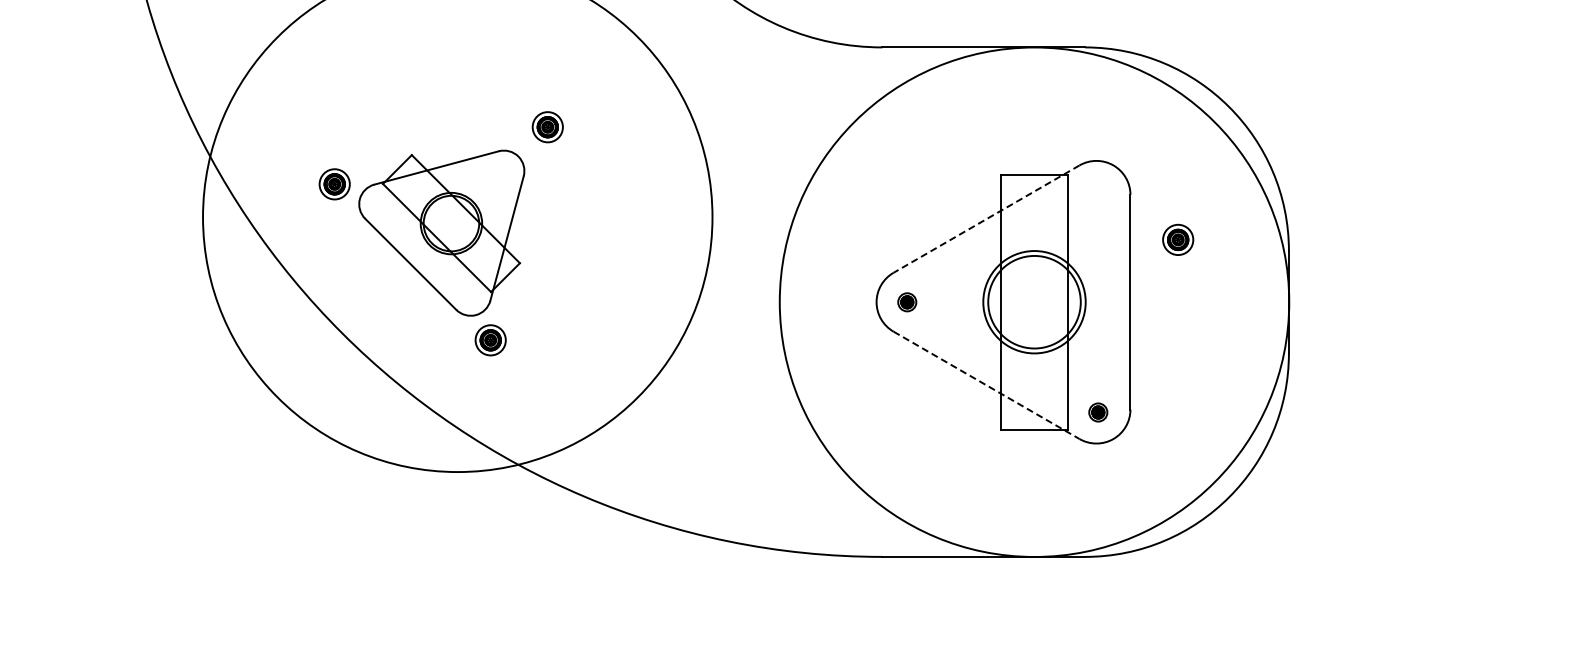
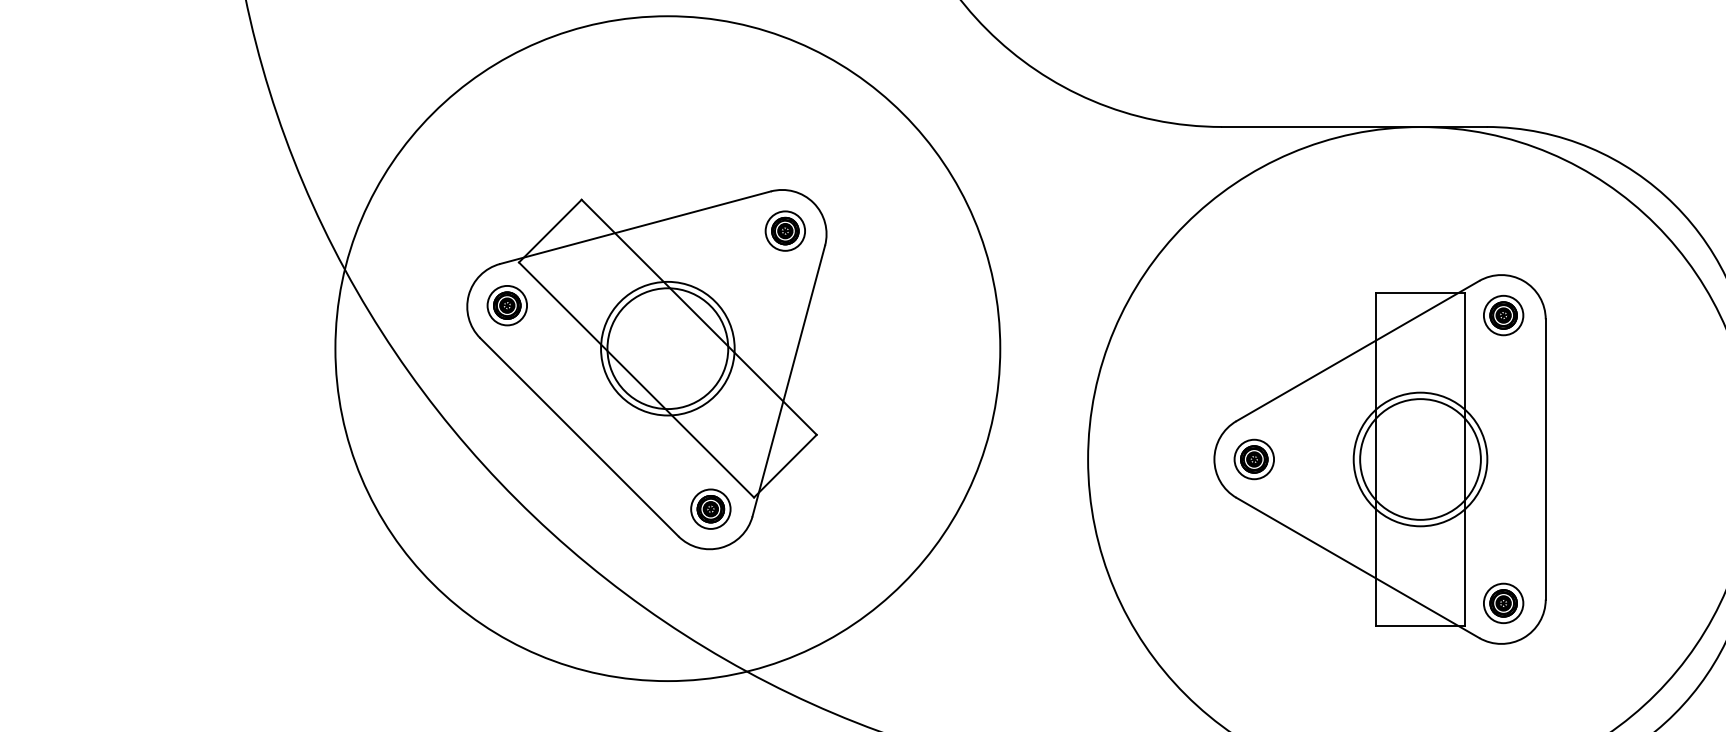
line: (986, 219) -> (1357, 351), dashed -> solid
part: (441, 232) -> (646, 368), size x1.67
part: (1178, 239) -> (1504, 314), moved
part: (907, 302) -> (1254, 459), size x1.67
line: (986, 385) -> (1357, 568), dashed -> solid
part: (1098, 412) -> (1504, 603), size x1.67

